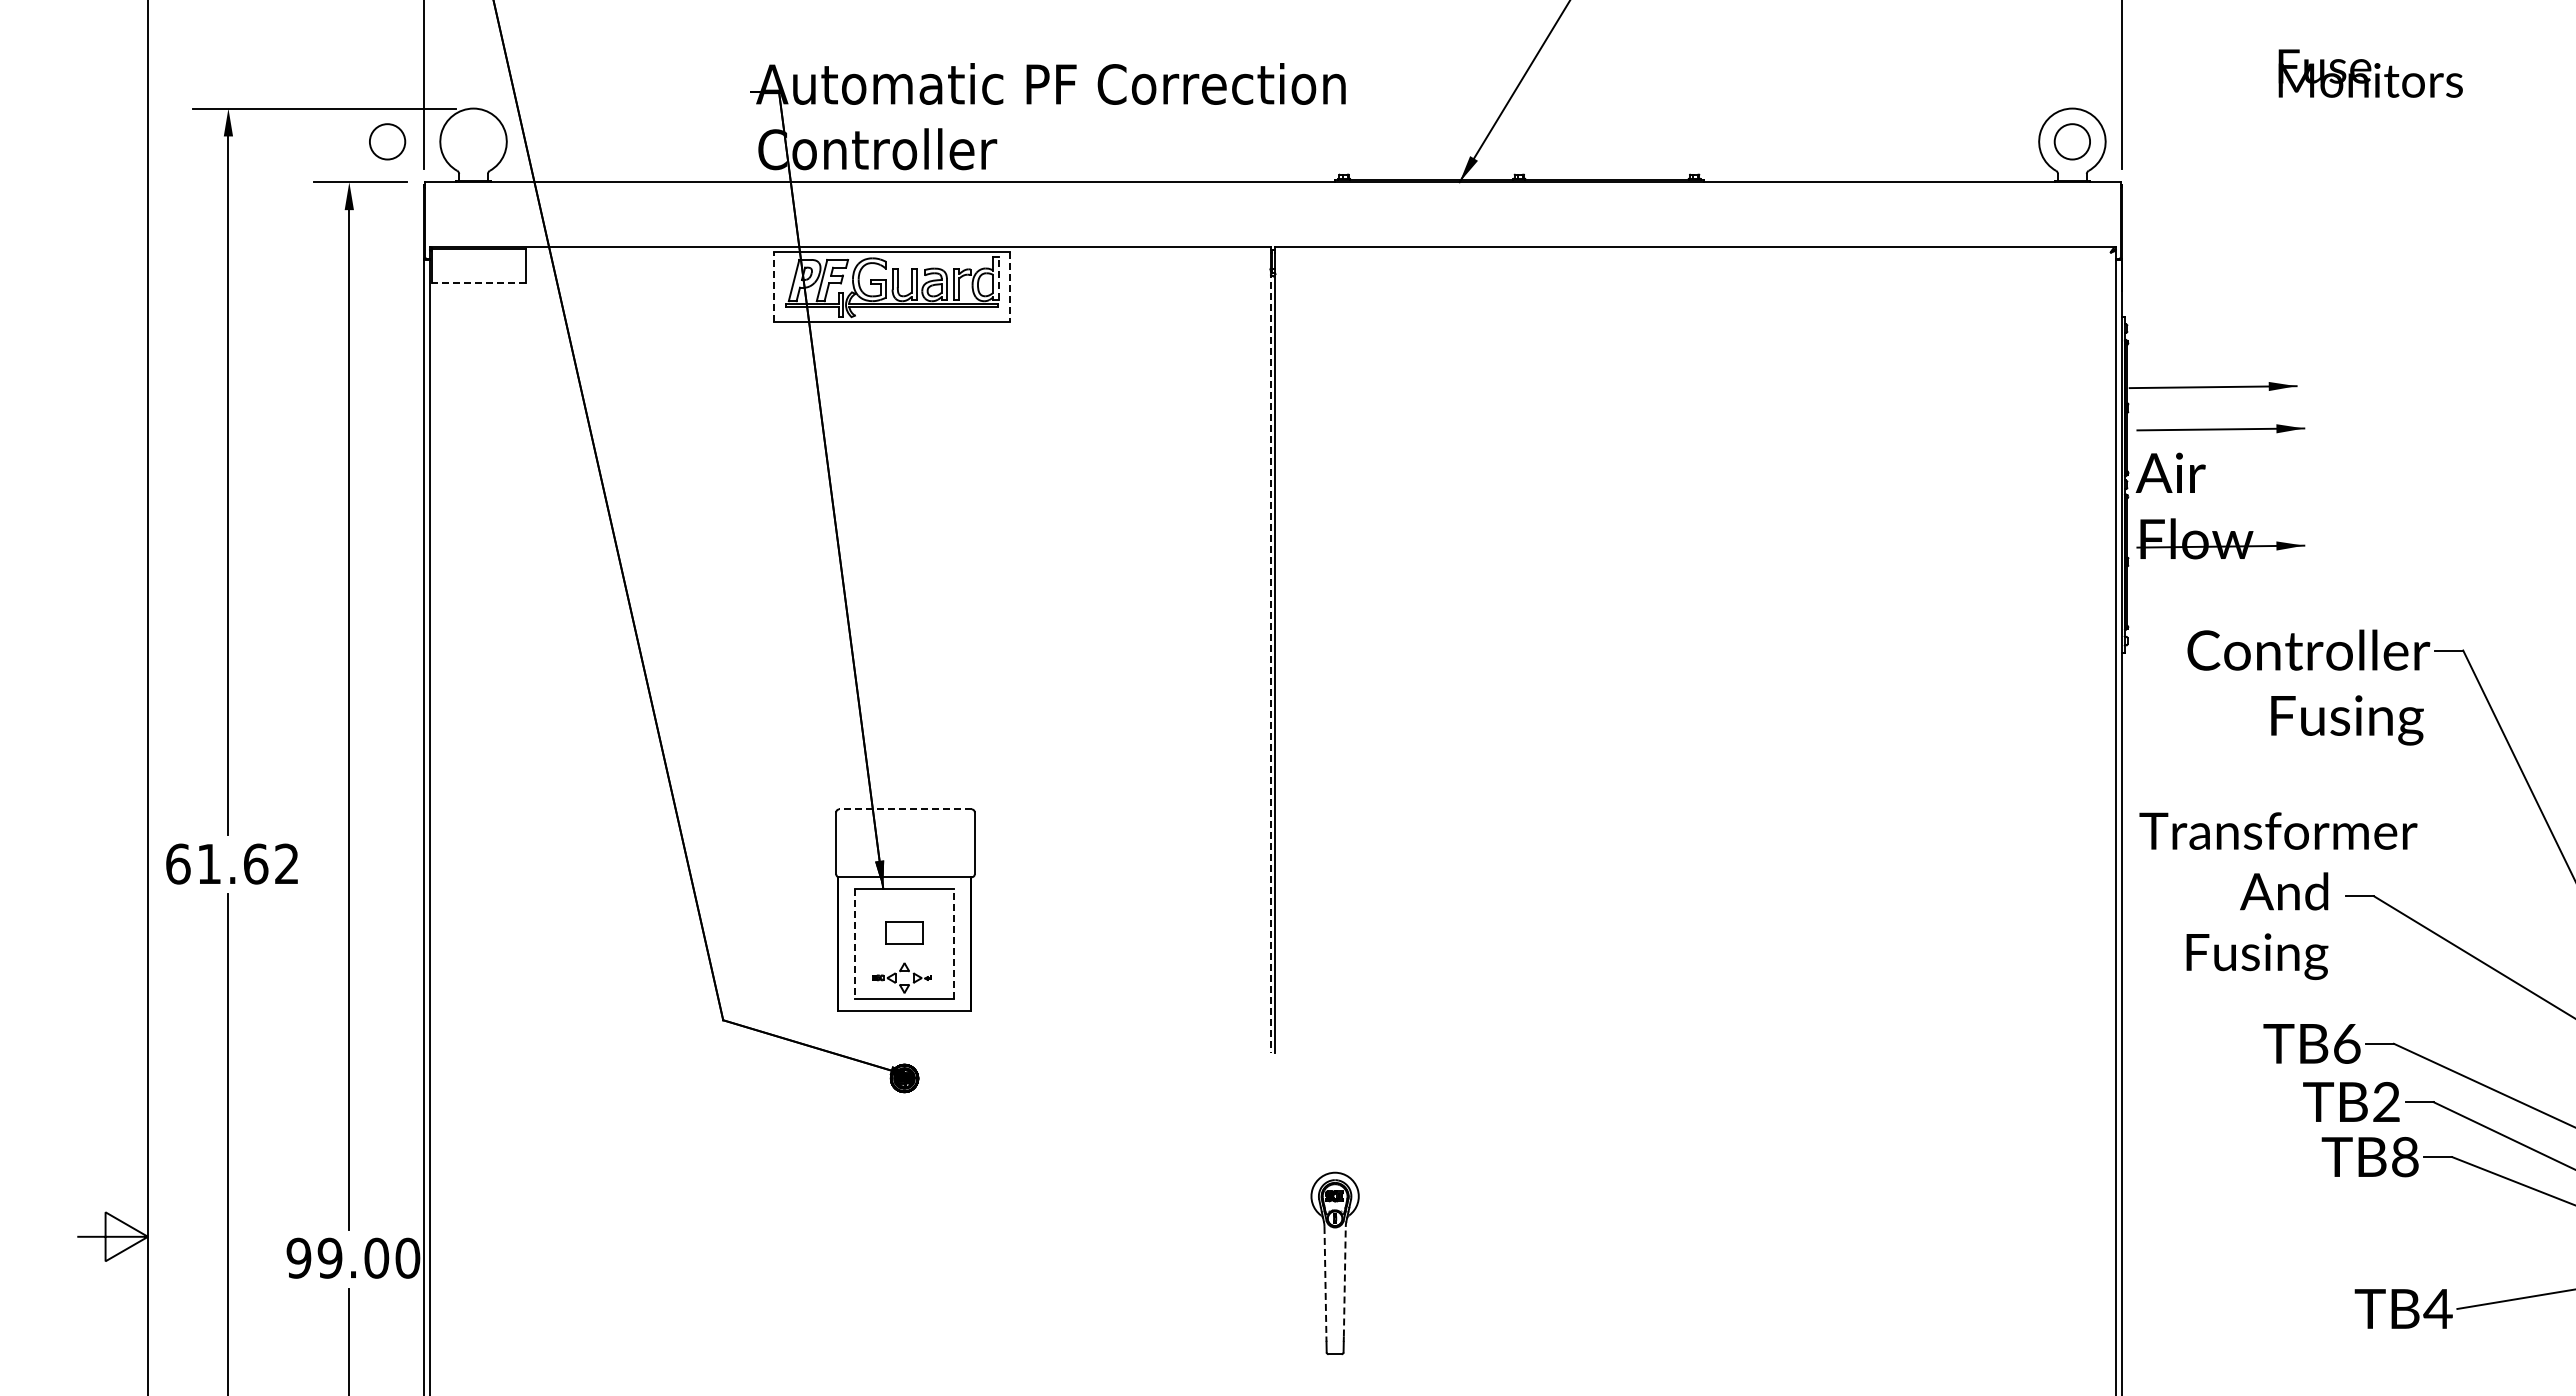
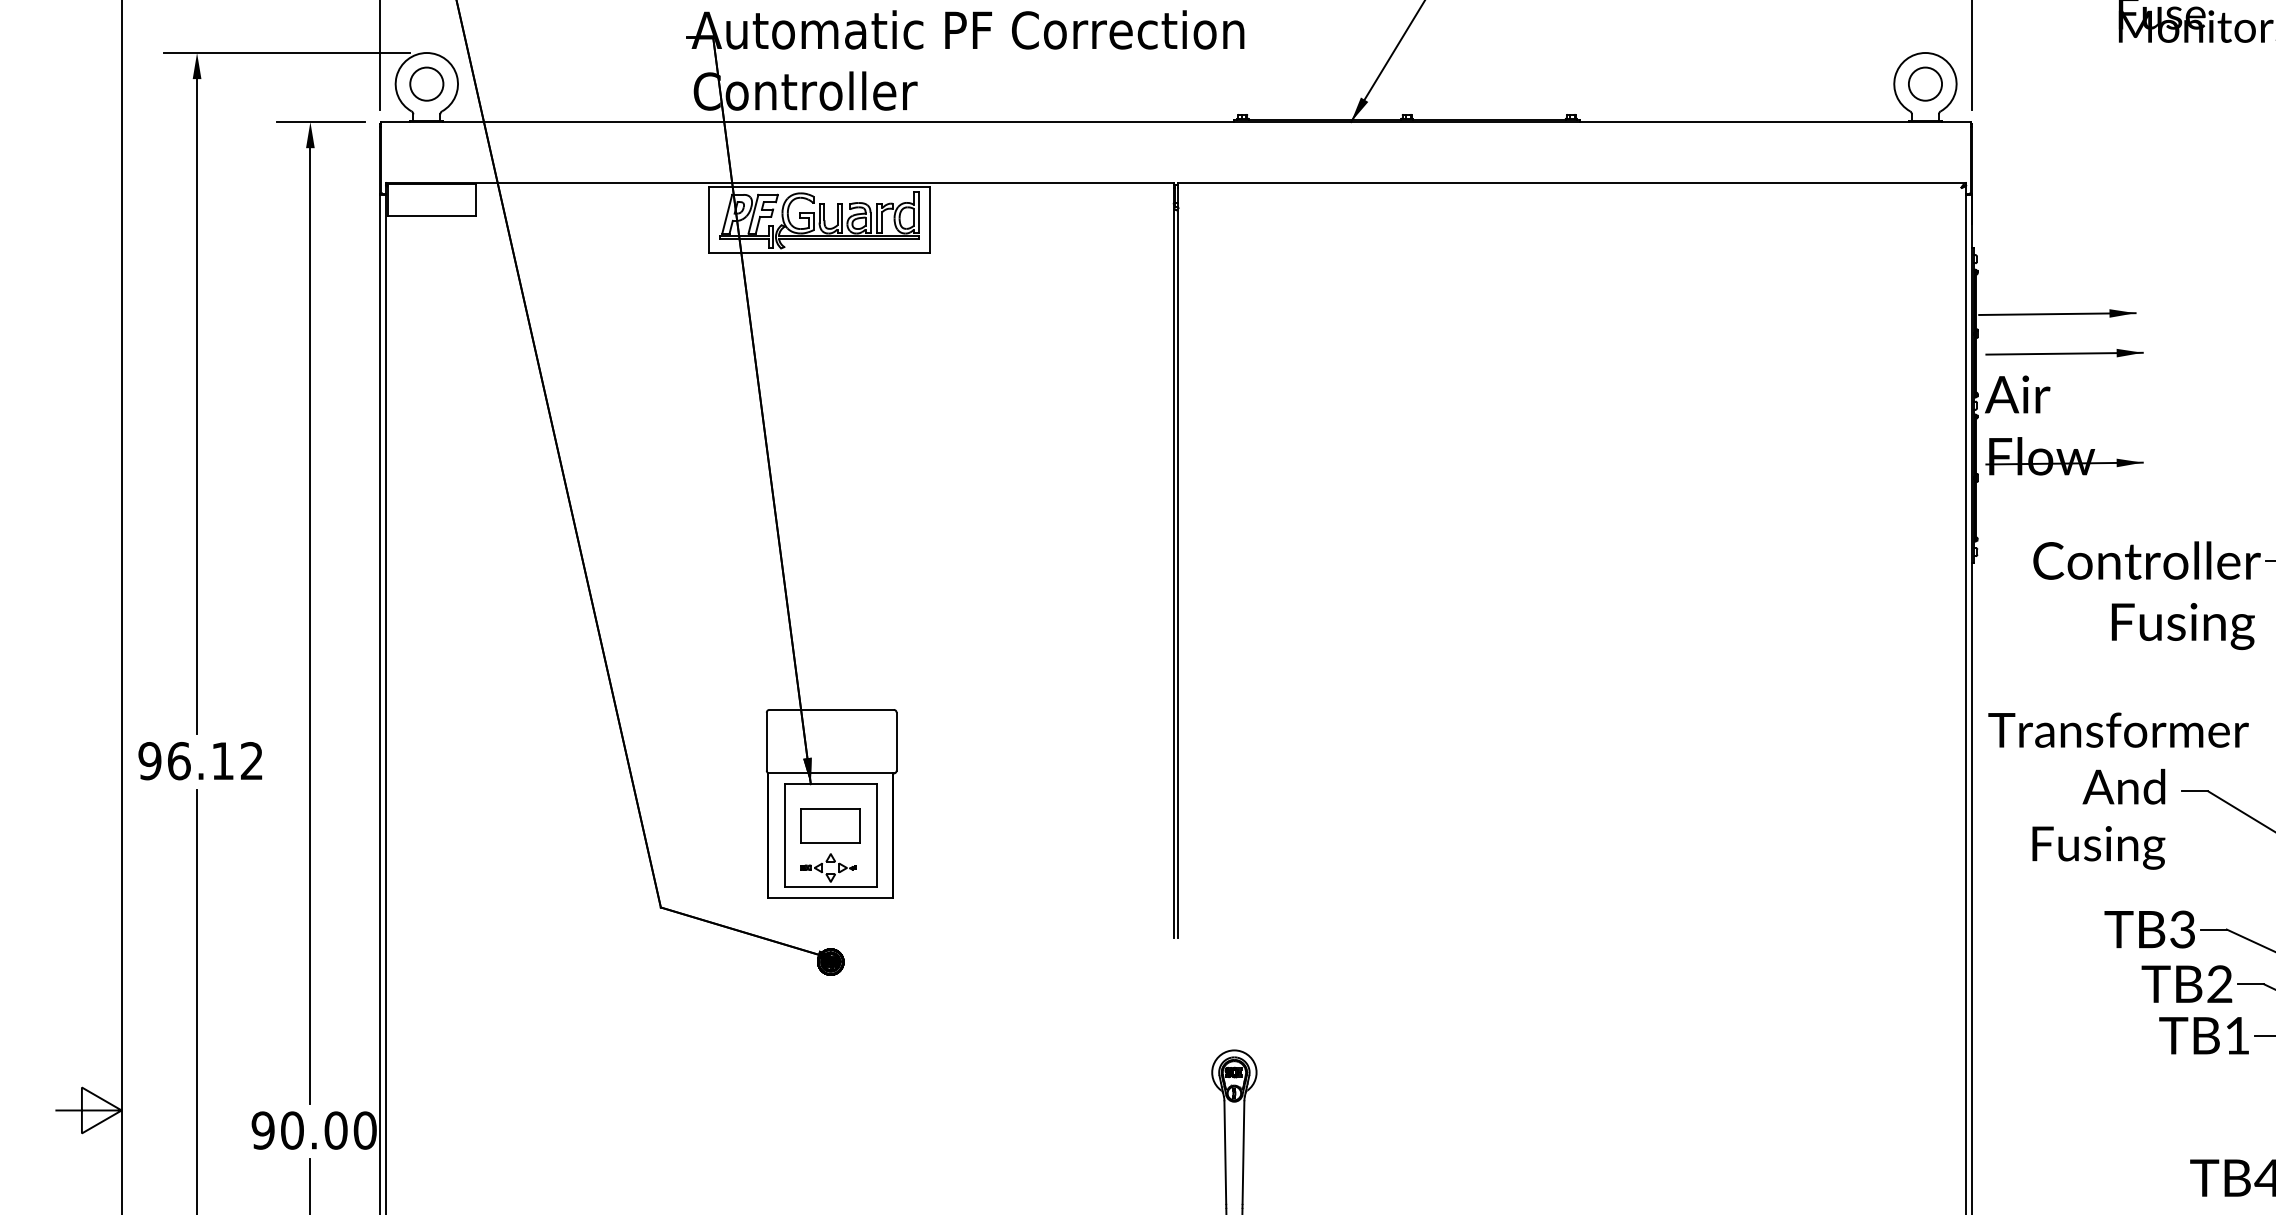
circle: (387, 141) -> (426, 83), moved
line: (998, 278) -> (918, 212), dashed -> solid
line: (478, 282) -> (431, 215), dashed -> solid
line: (774, 286) -> (708, 219), dashed -> solid
line: (1010, 287) -> (930, 220), dashed -> solid
line: (1270, 662) -> (1173, 572), dashed -> solid
line: (905, 809) -> (831, 709), dashed -> solid
text: (216, 863) -> (185, 760), 61.62 -> 96.12
part: (904, 933) -> (830, 826), size x1.67
line: (953, 943) -> (876, 835), dashed -> solid
line: (855, 944) -> (784, 836), dashed -> solid
text: (2346, 1043) -> (2182, 929), TB6 -> TB3
text: (2405, 1156) -> (2237, 1035), TB8 -> TB1
text: (329, 1257) -> (291, 1129), 99.00 -> 90.00
line: (1325, 1281) -> (1225, 1152), dashed -> solid
line: (1344, 1281) -> (1243, 1152), dashed -> solid

